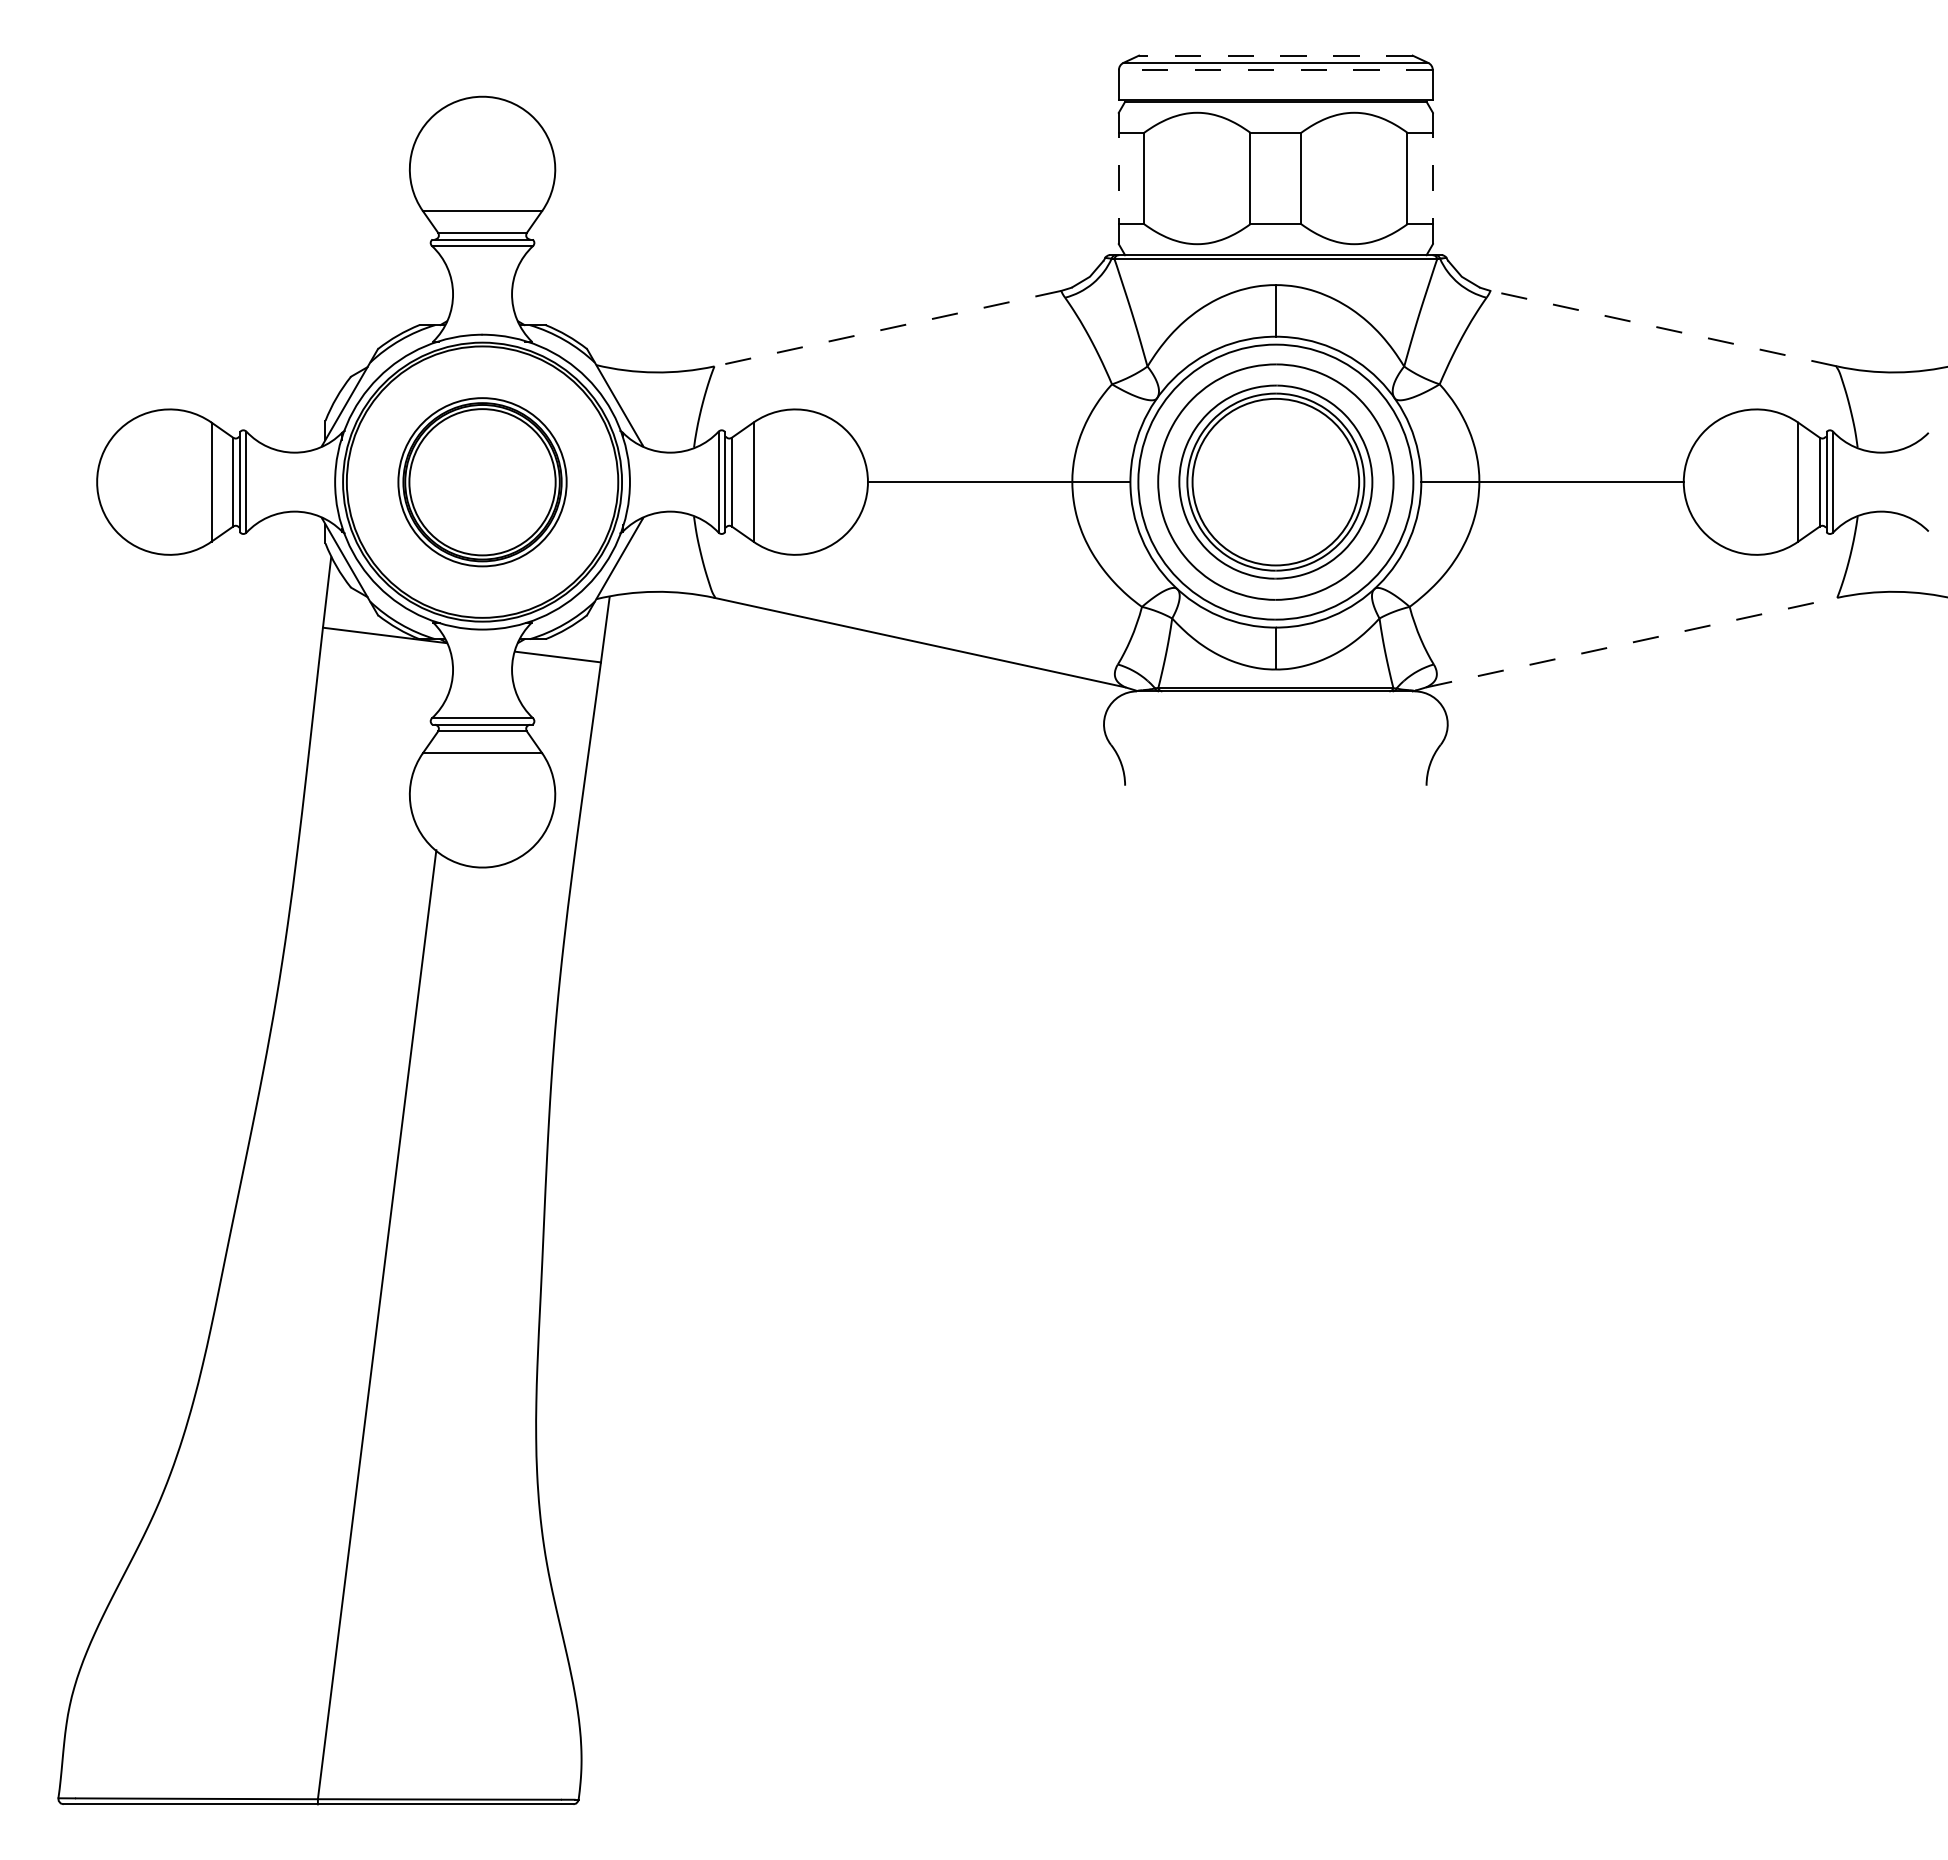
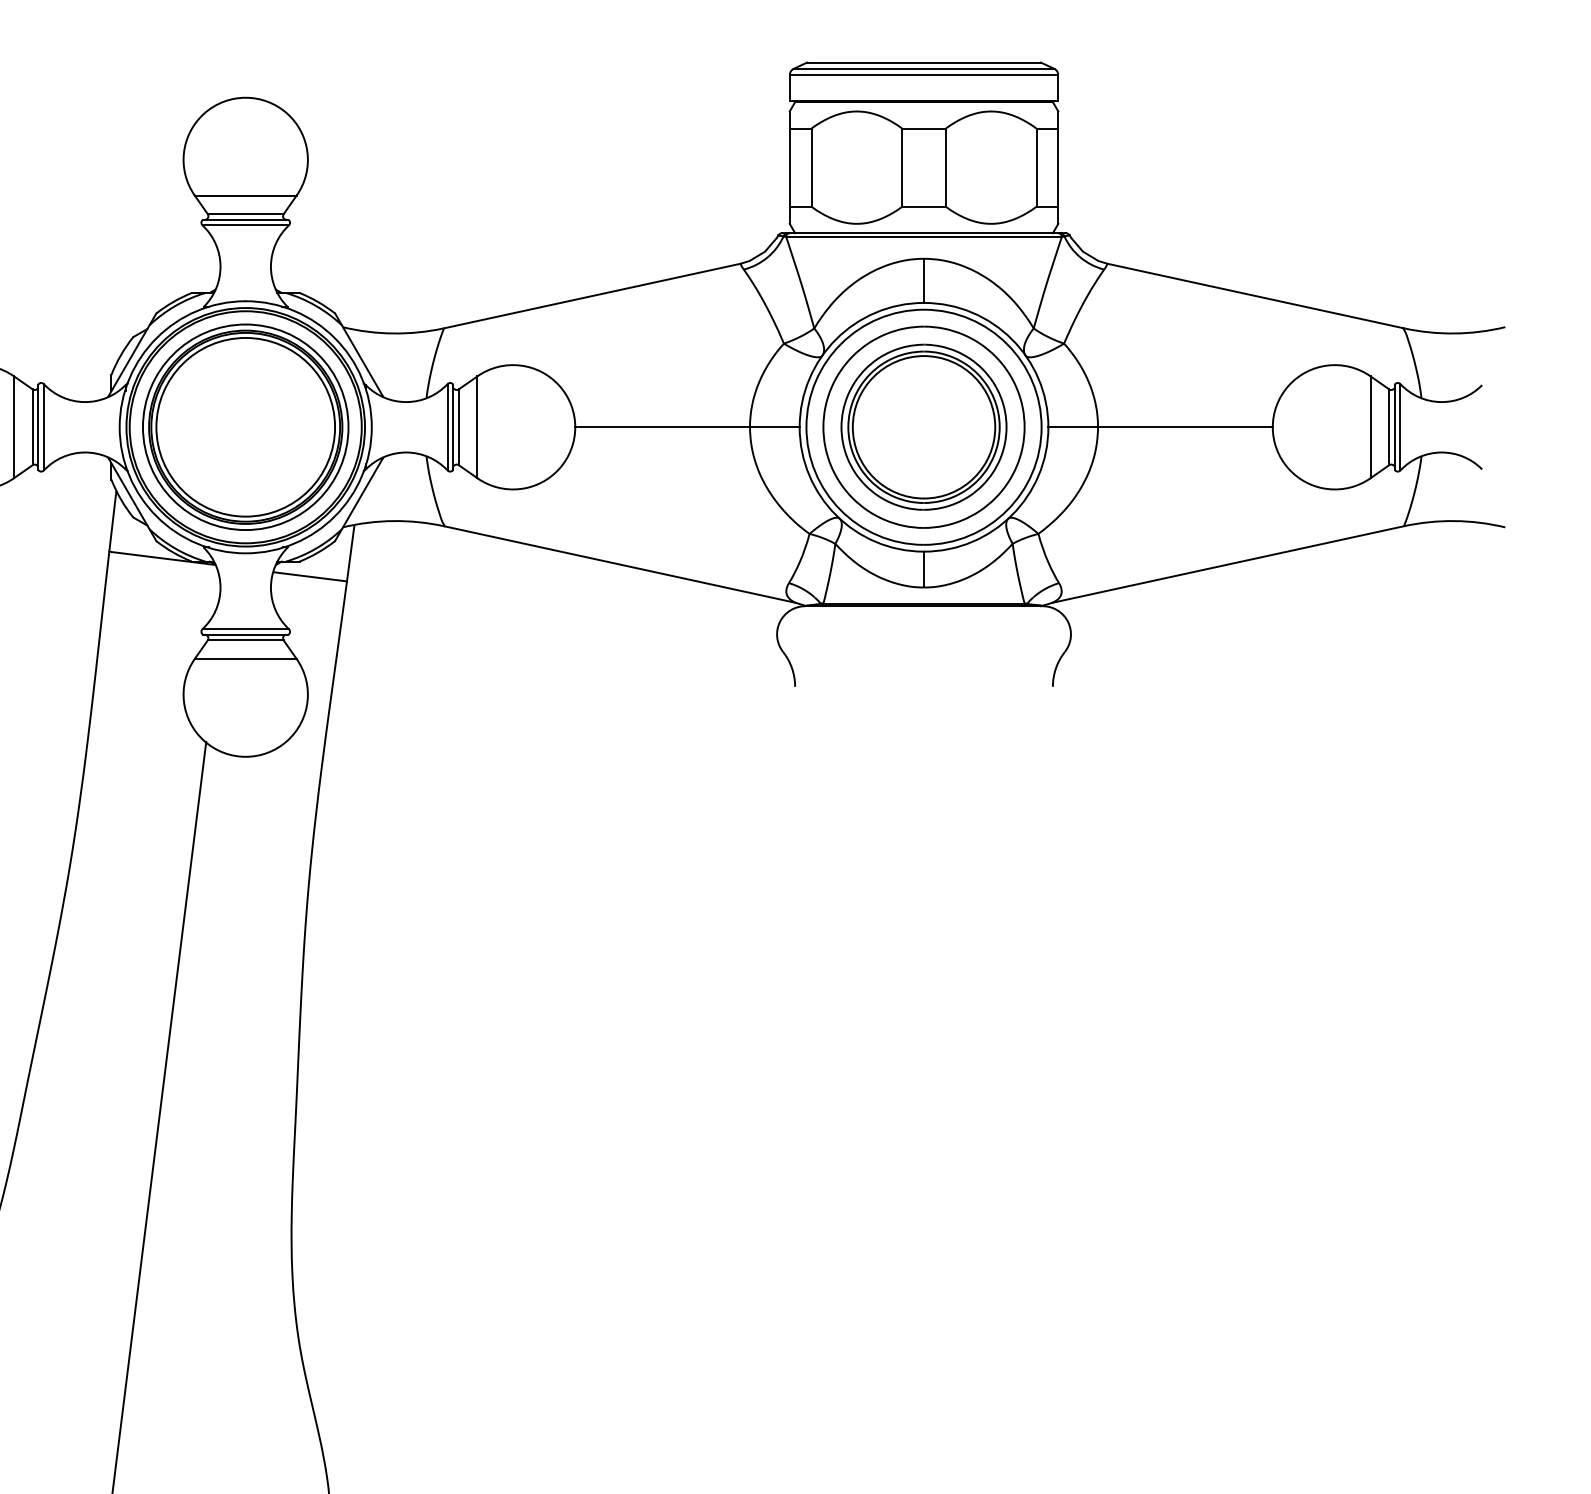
line: (1275, 55) -> (923, 62), dashed -> solid
line: (1275, 70) -> (923, 75), dashed -> solid
line: (1118, 178) -> (789, 167), dashed -> solid
line: (1432, 178) -> (1057, 167), dashed -> solid
line: (887, 328) -> (591, 295), dashed -> solid
line: (1663, 328) -> (1255, 295), dashed -> solid
part: (482, 482) -> (245, 427), size x1.43
line: (1632, 642) -> (1228, 564), dashed -> solid

